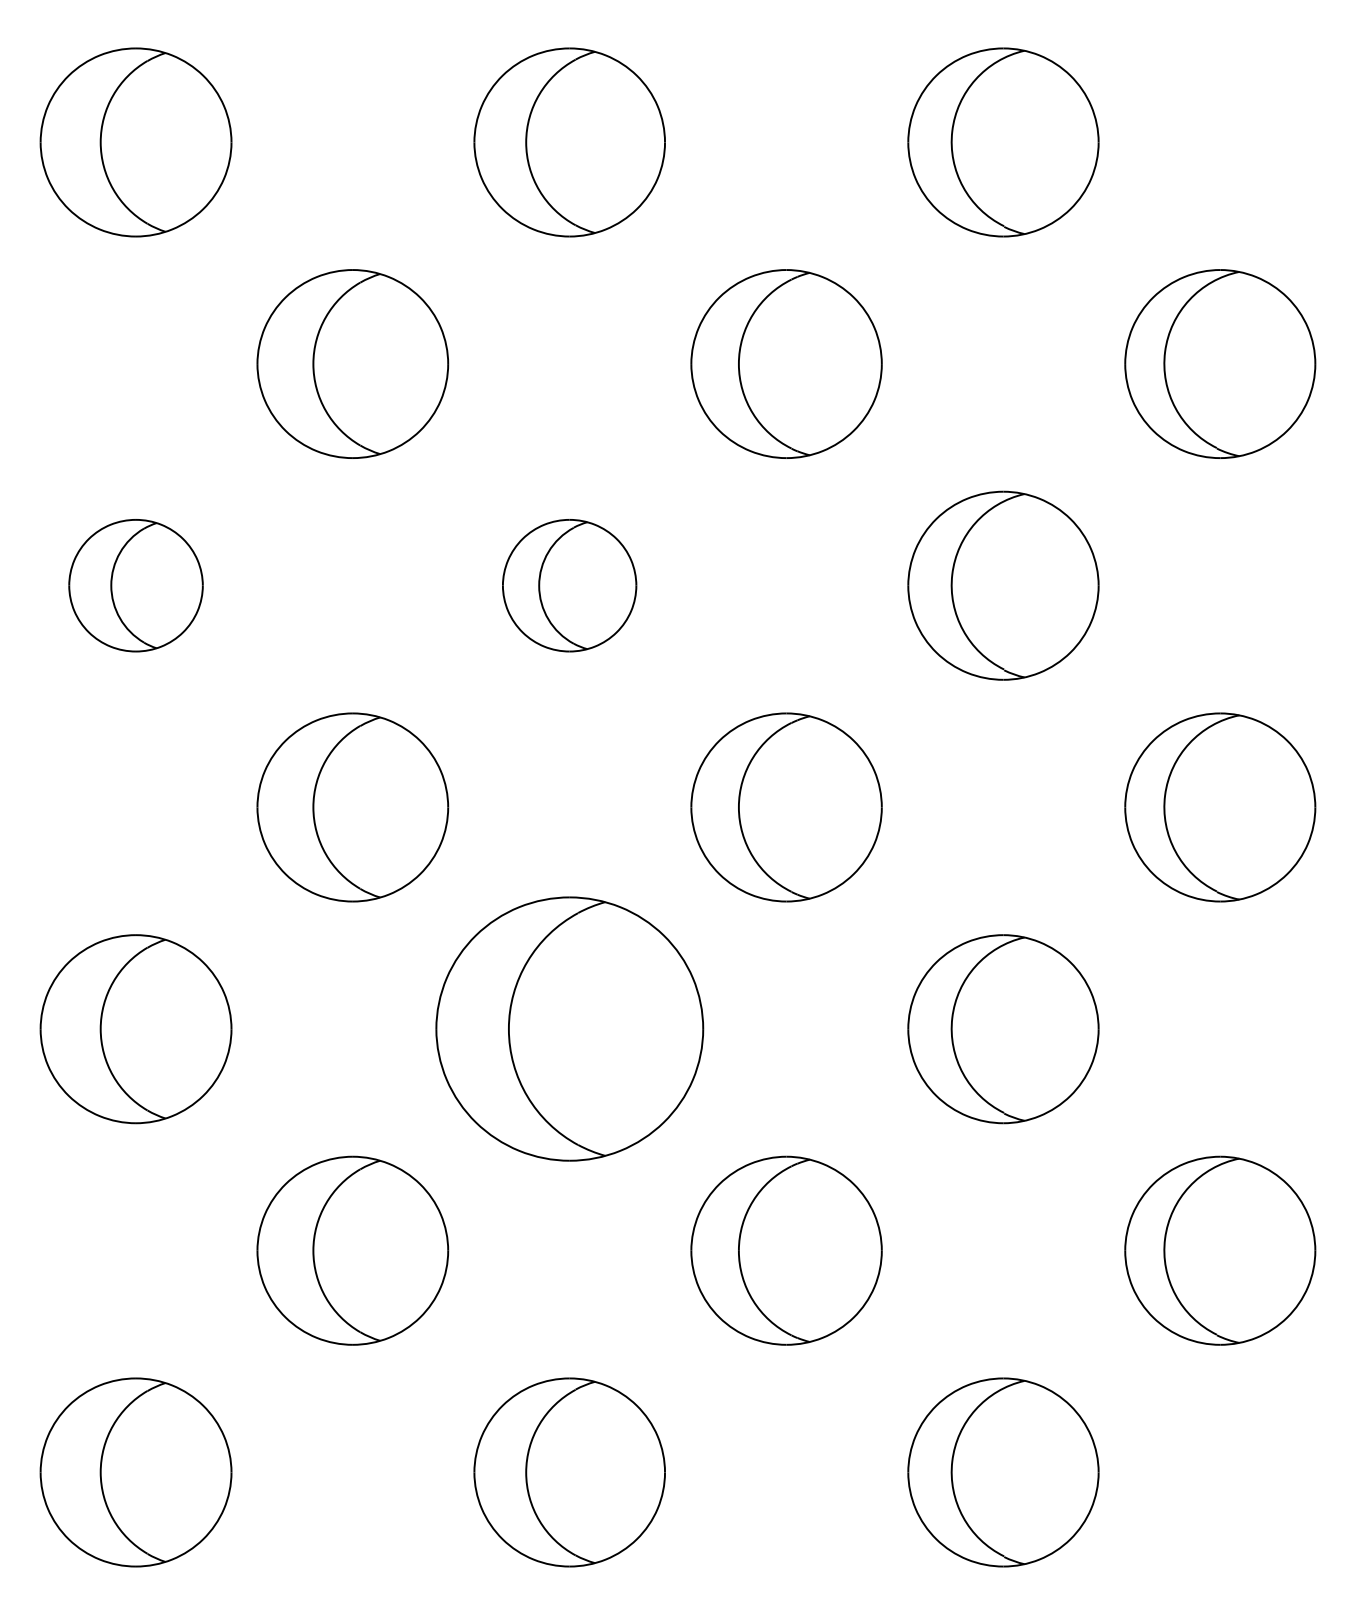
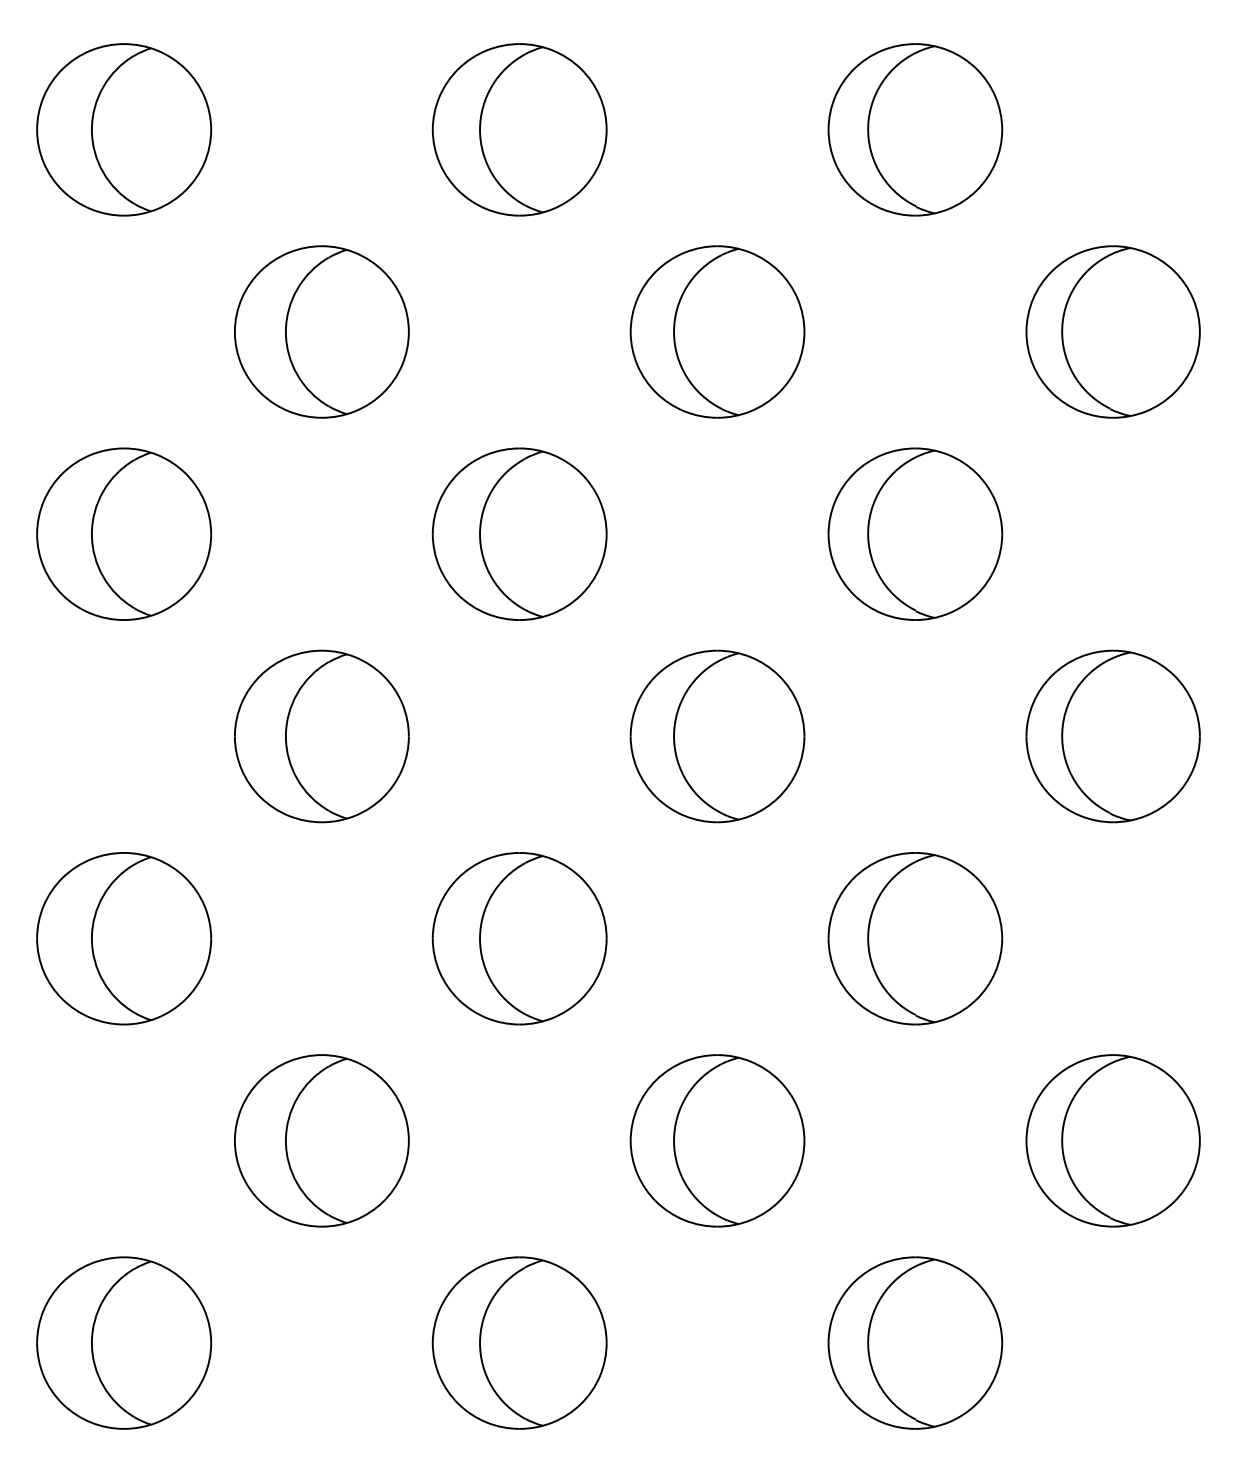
part: (135, 585) -> (123, 533), size x1.43
part: (569, 585) -> (519, 533), size x1.43
part: (569, 1029) -> (519, 939), size x0.71

